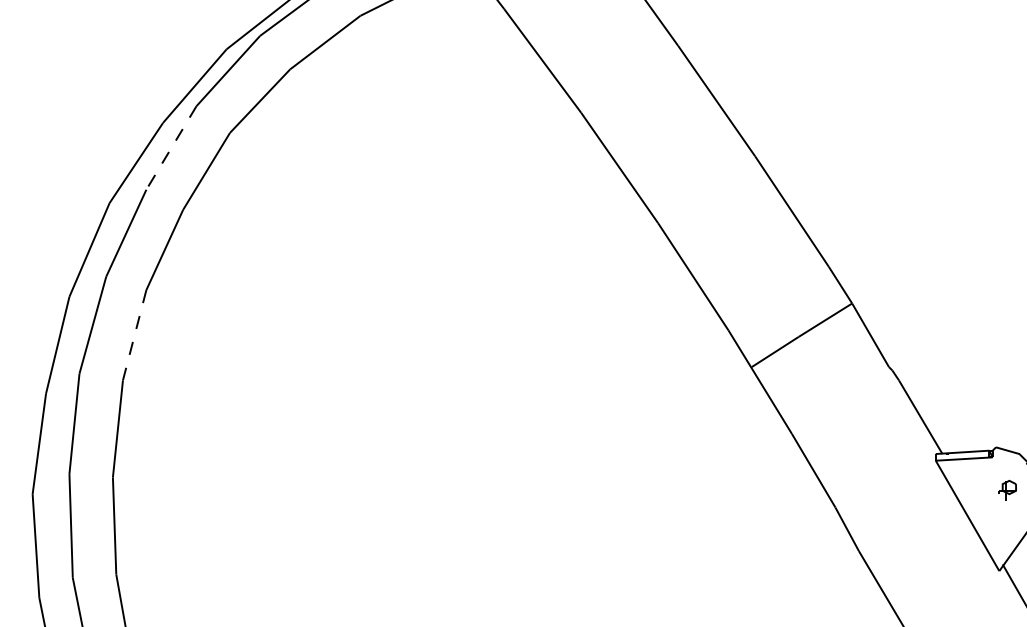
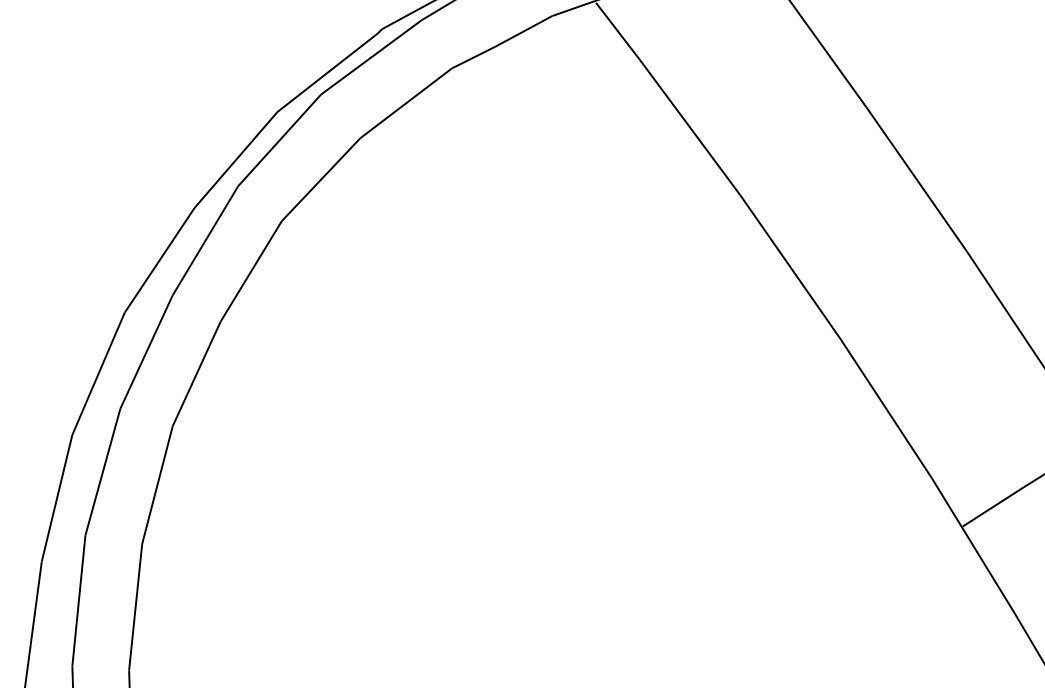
line: (171, 147) -> (205, 240), dashed -> solid
line: (134, 335) -> (157, 485), dashed -> solid

